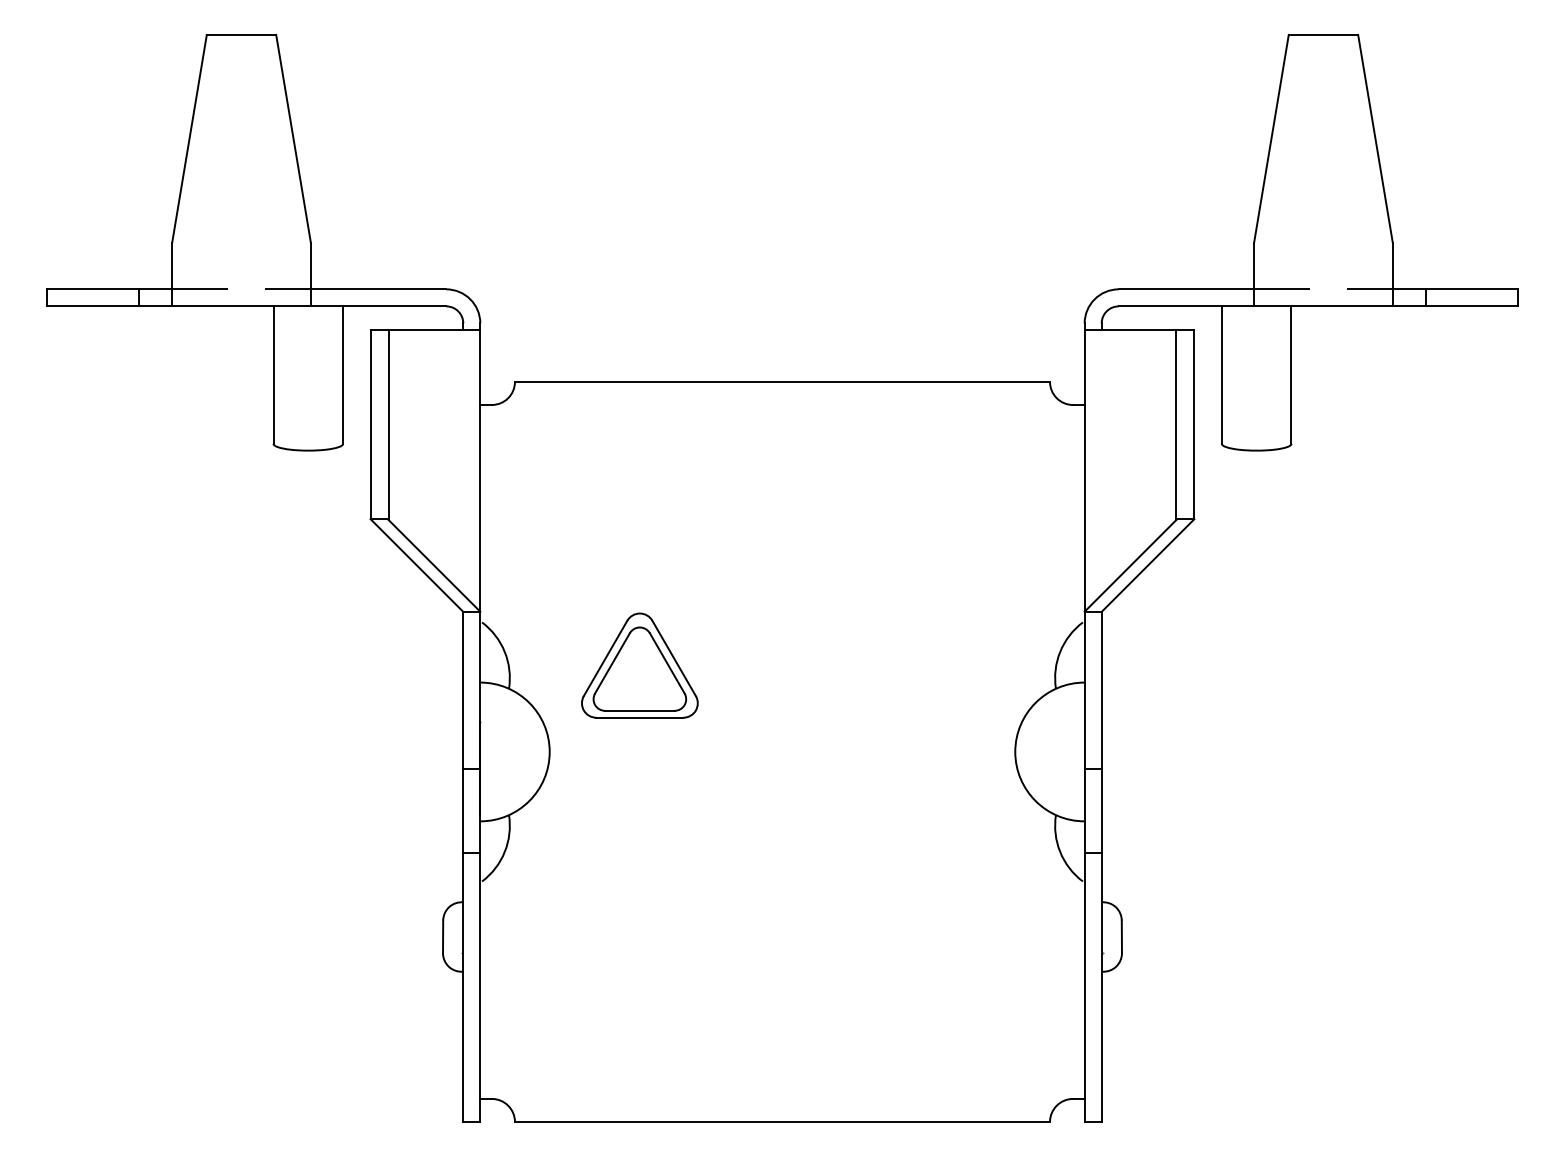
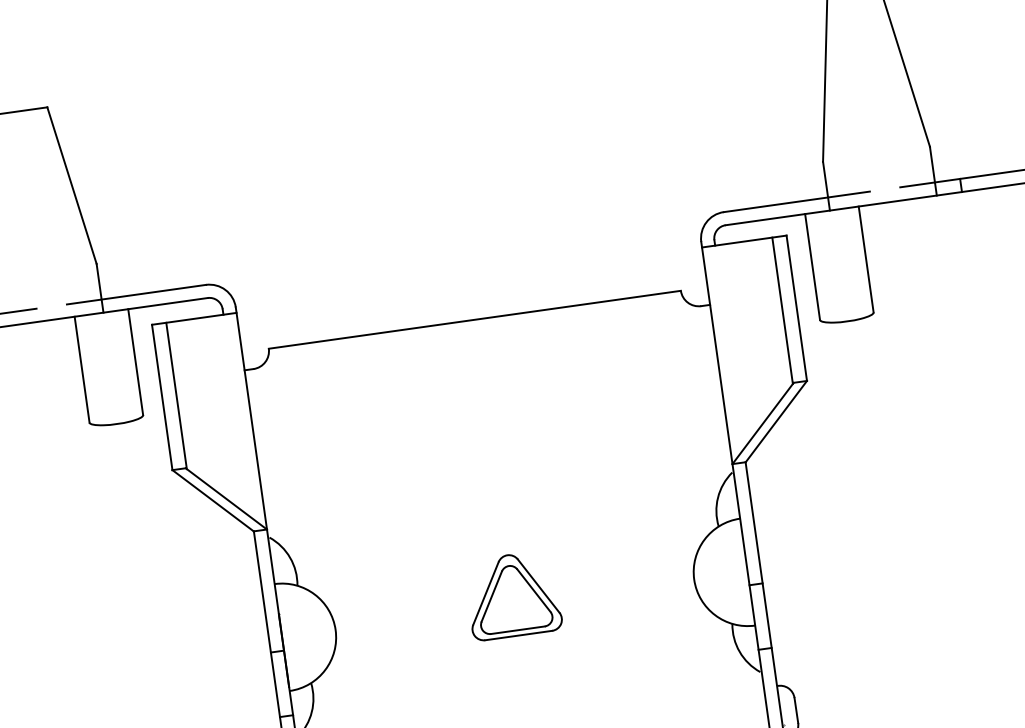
part: (639, 665) -> (512, 595), moved

